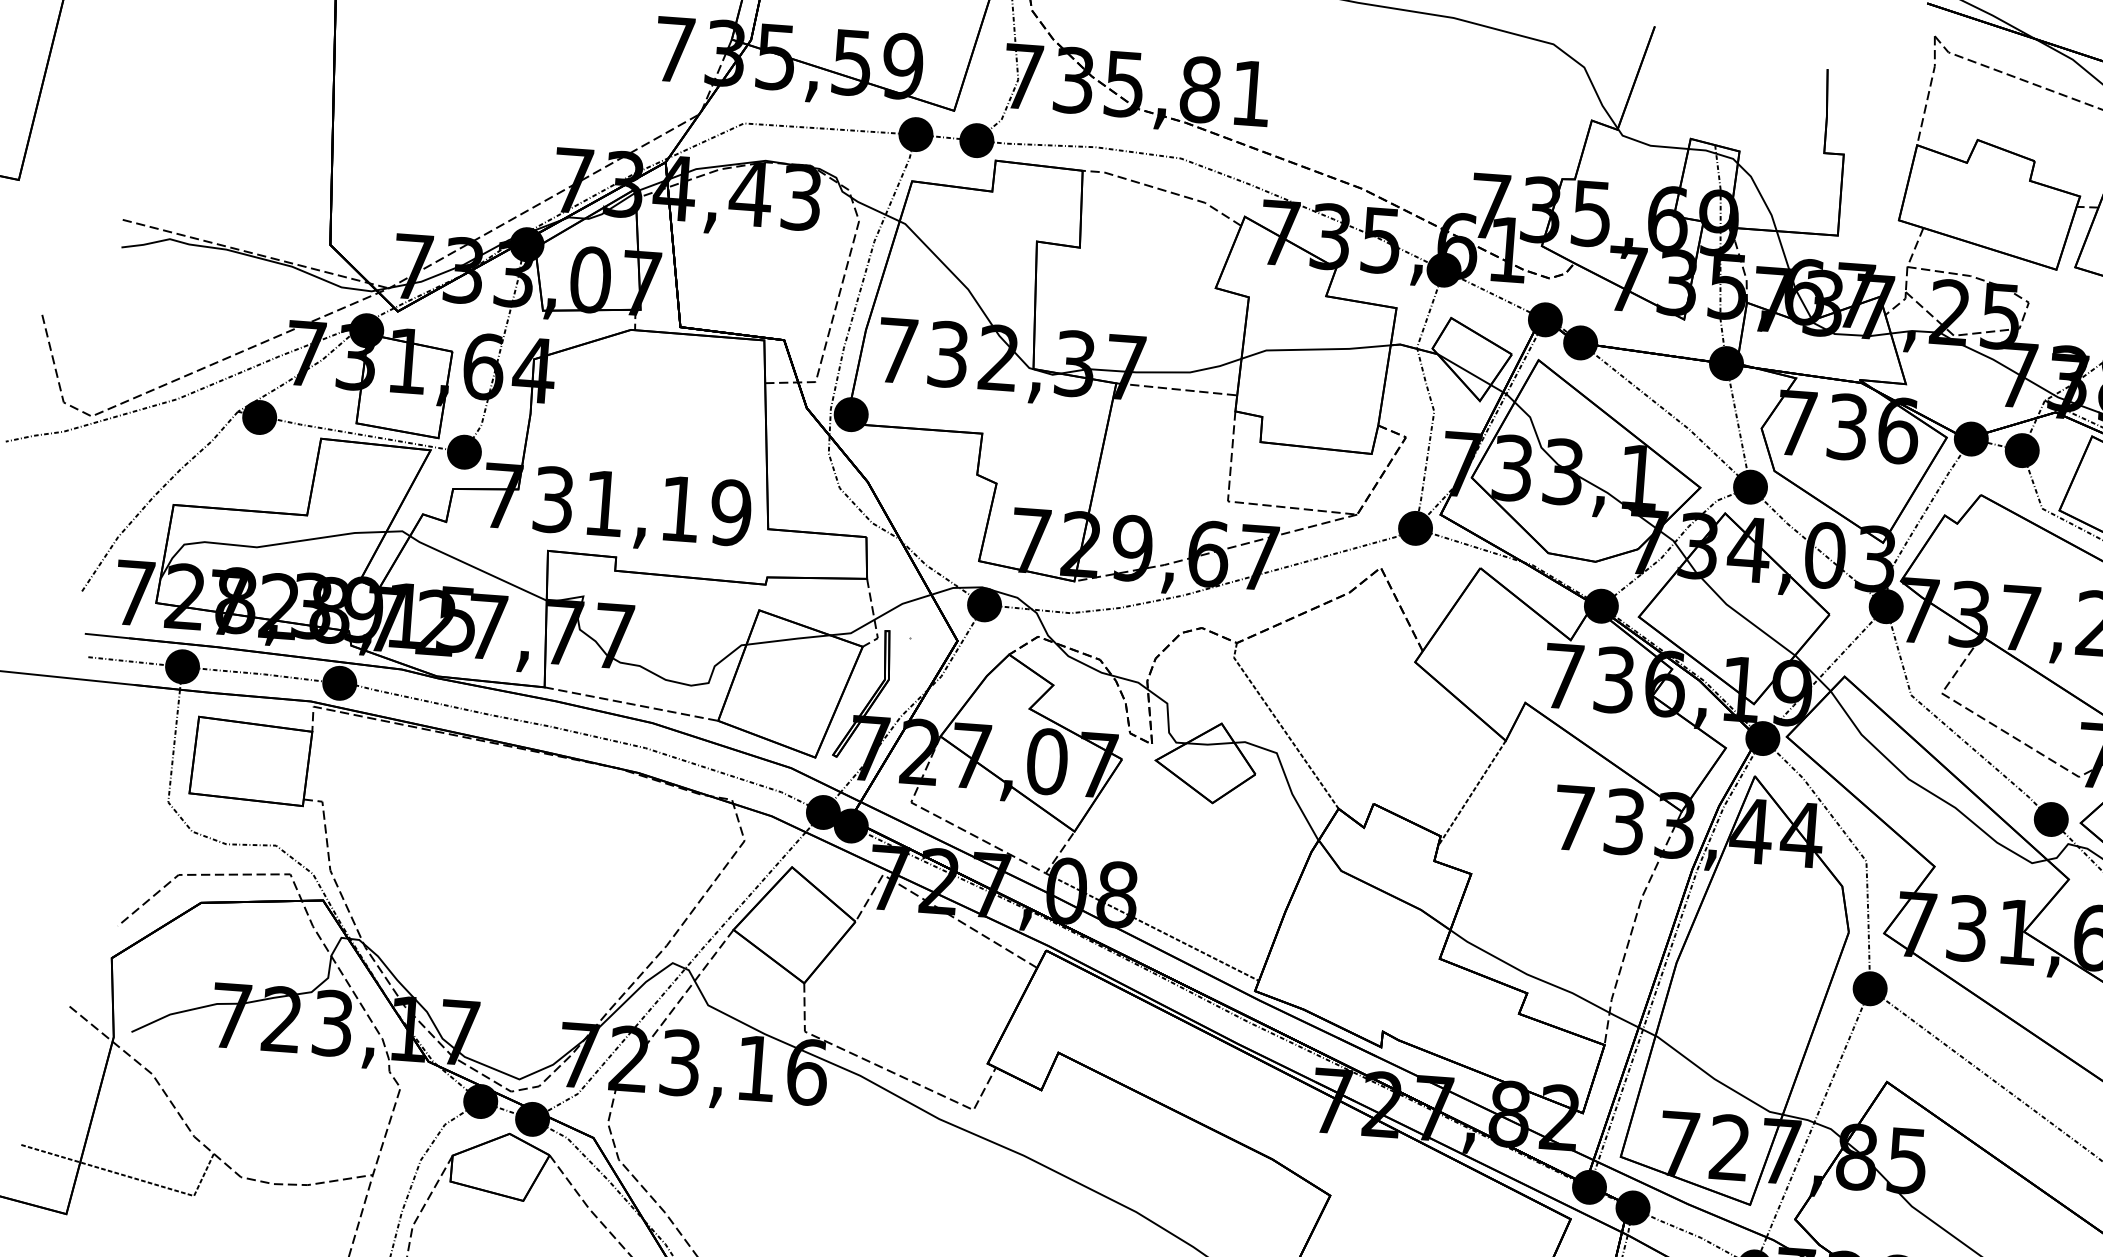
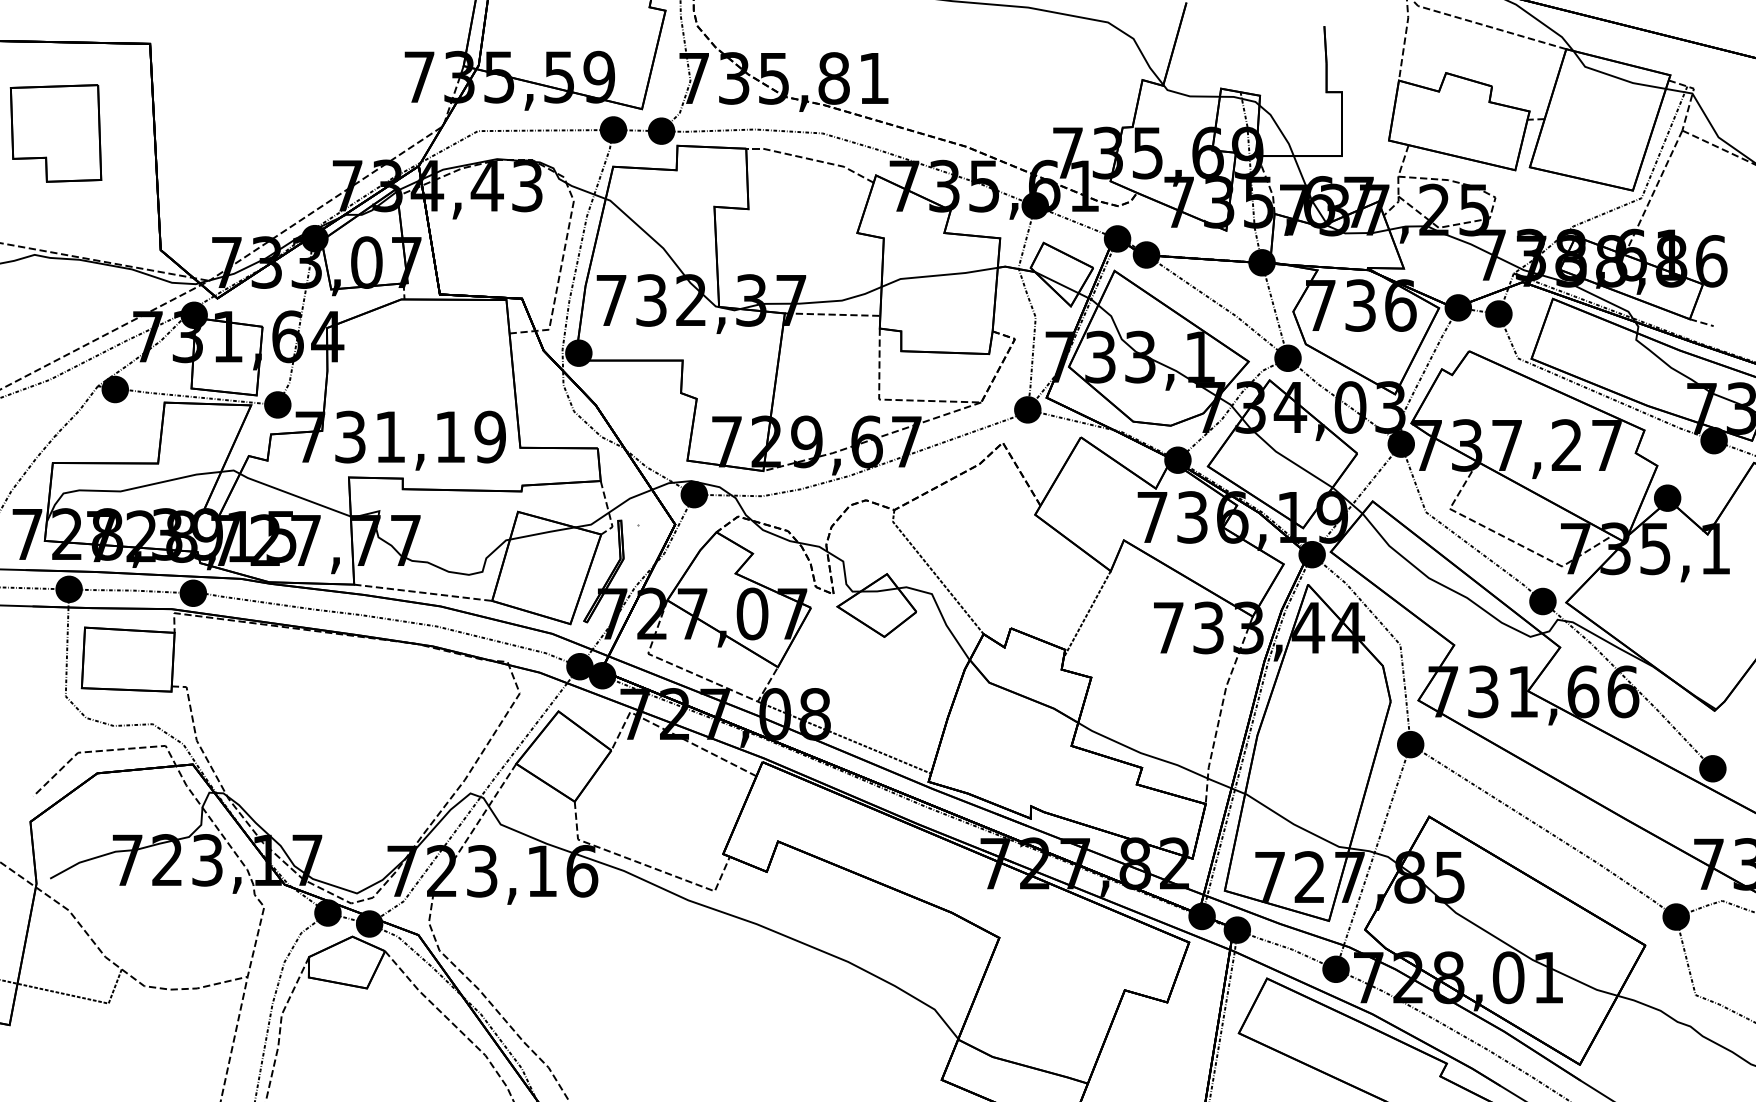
part: (207, 87) -> (55, 133), added

